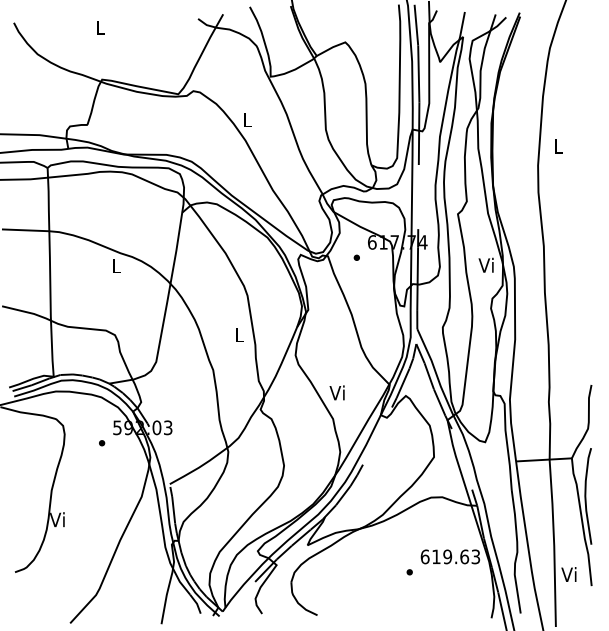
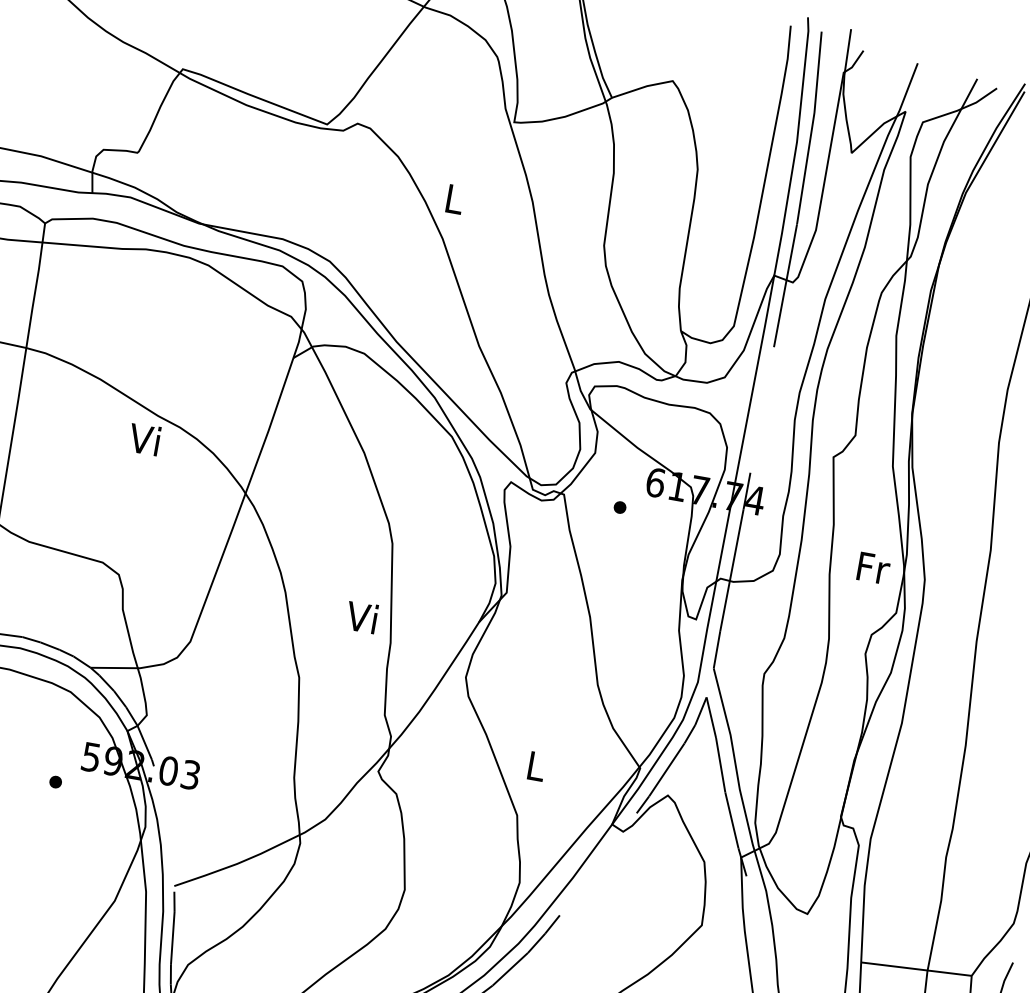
text: (486, 264) -> (871, 565), Vi -> Fr
text: (115, 265) -> (144, 438), L -> Vi
text: (238, 334) -> (361, 616), L -> Vi
text: (336, 392) -> (533, 764), Vi -> L

